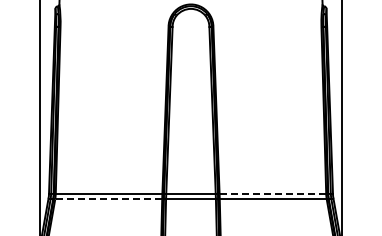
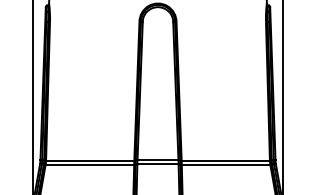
line: (273, 194) -> (226, 160), dashed -> solid
line: (108, 199) -> (89, 164), dashed -> solid

